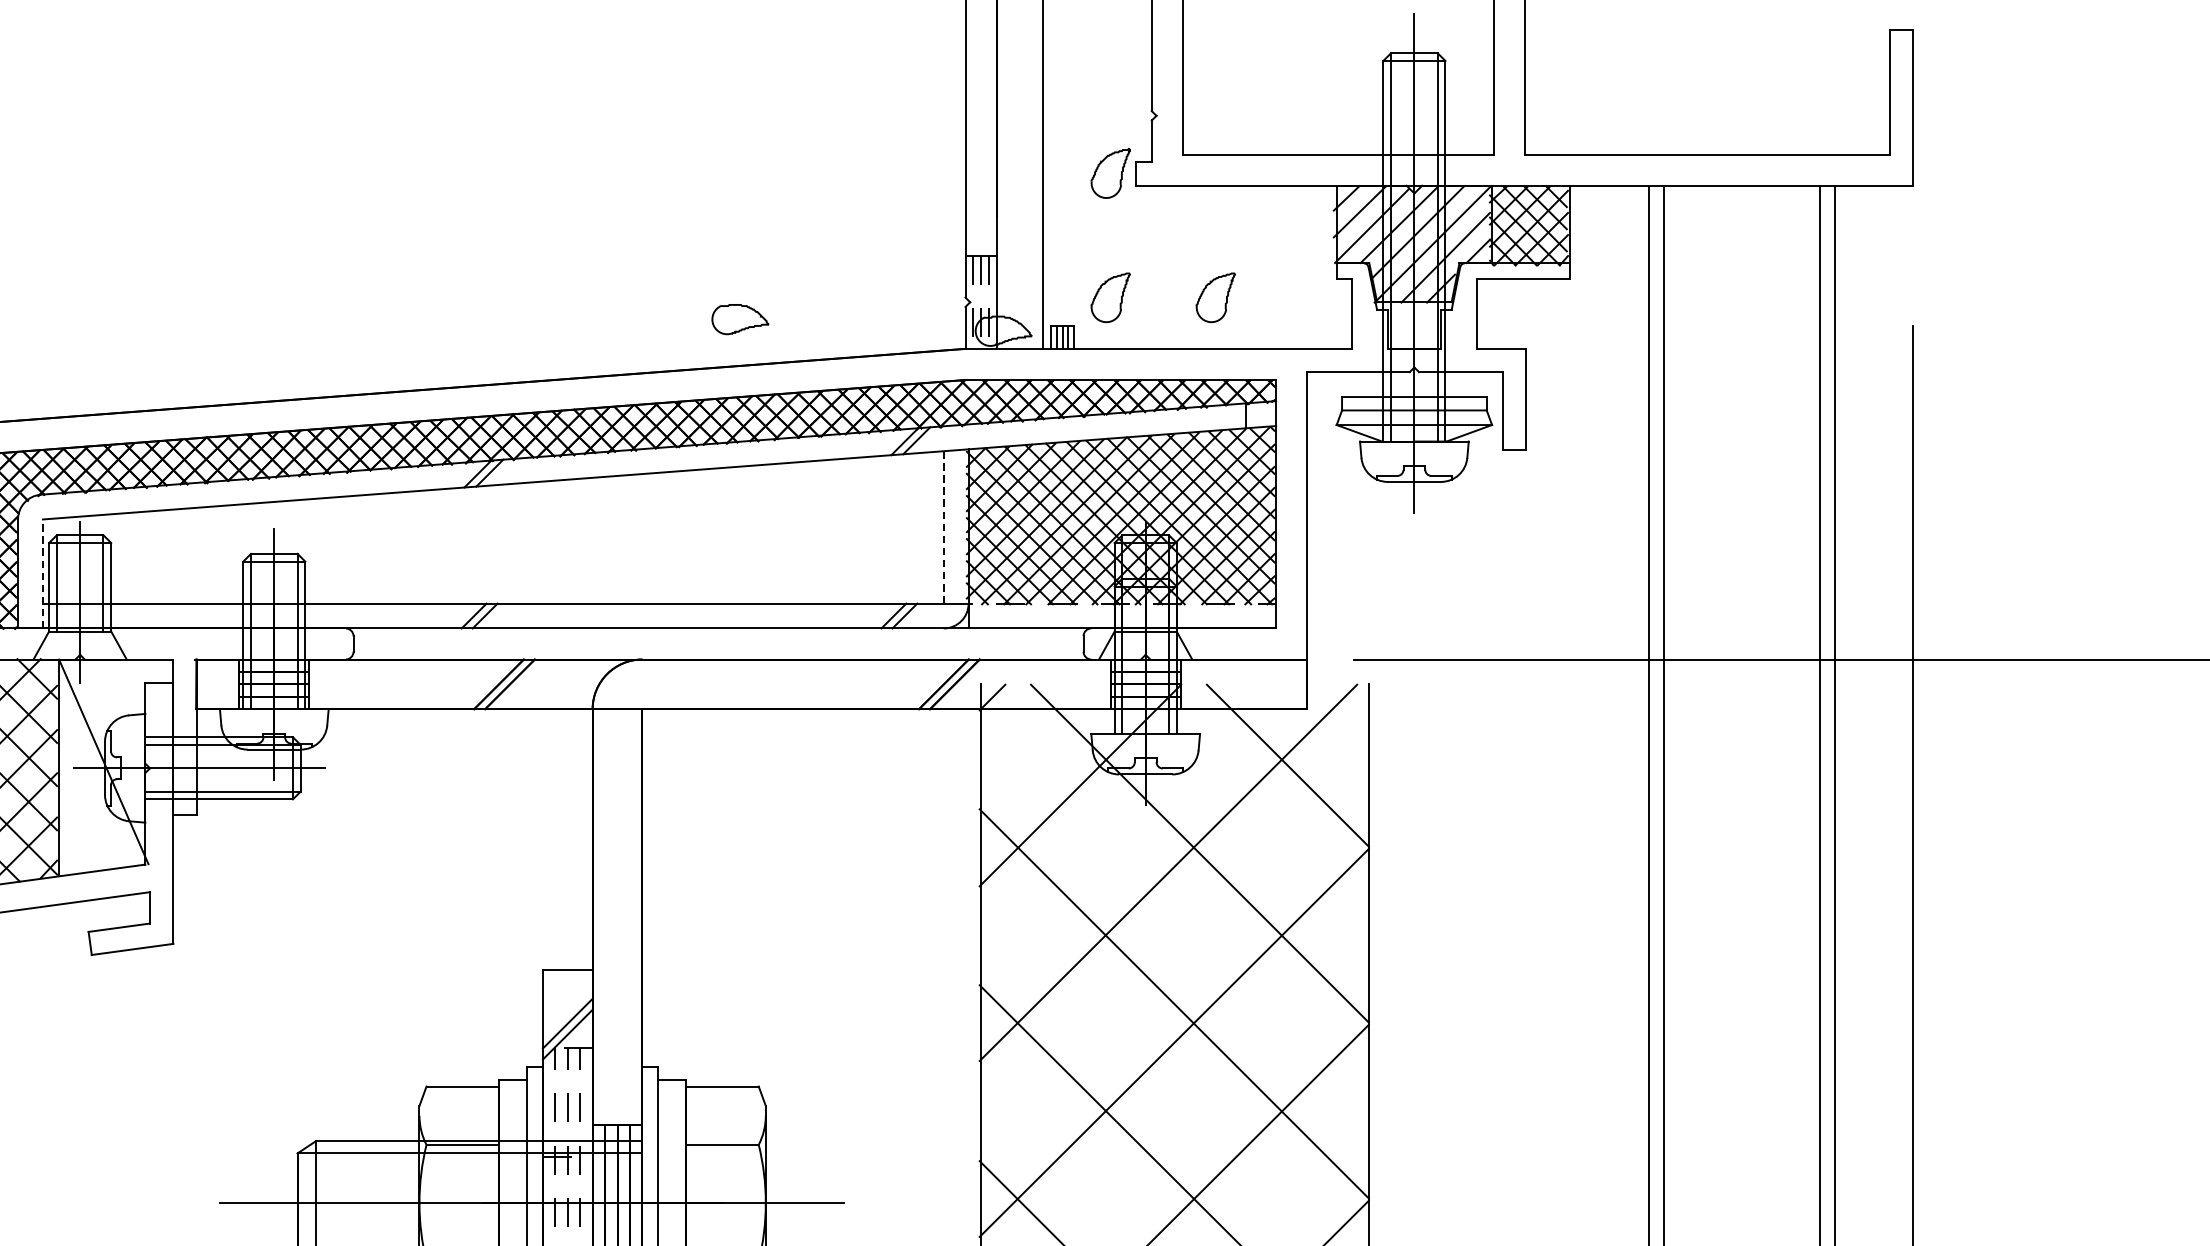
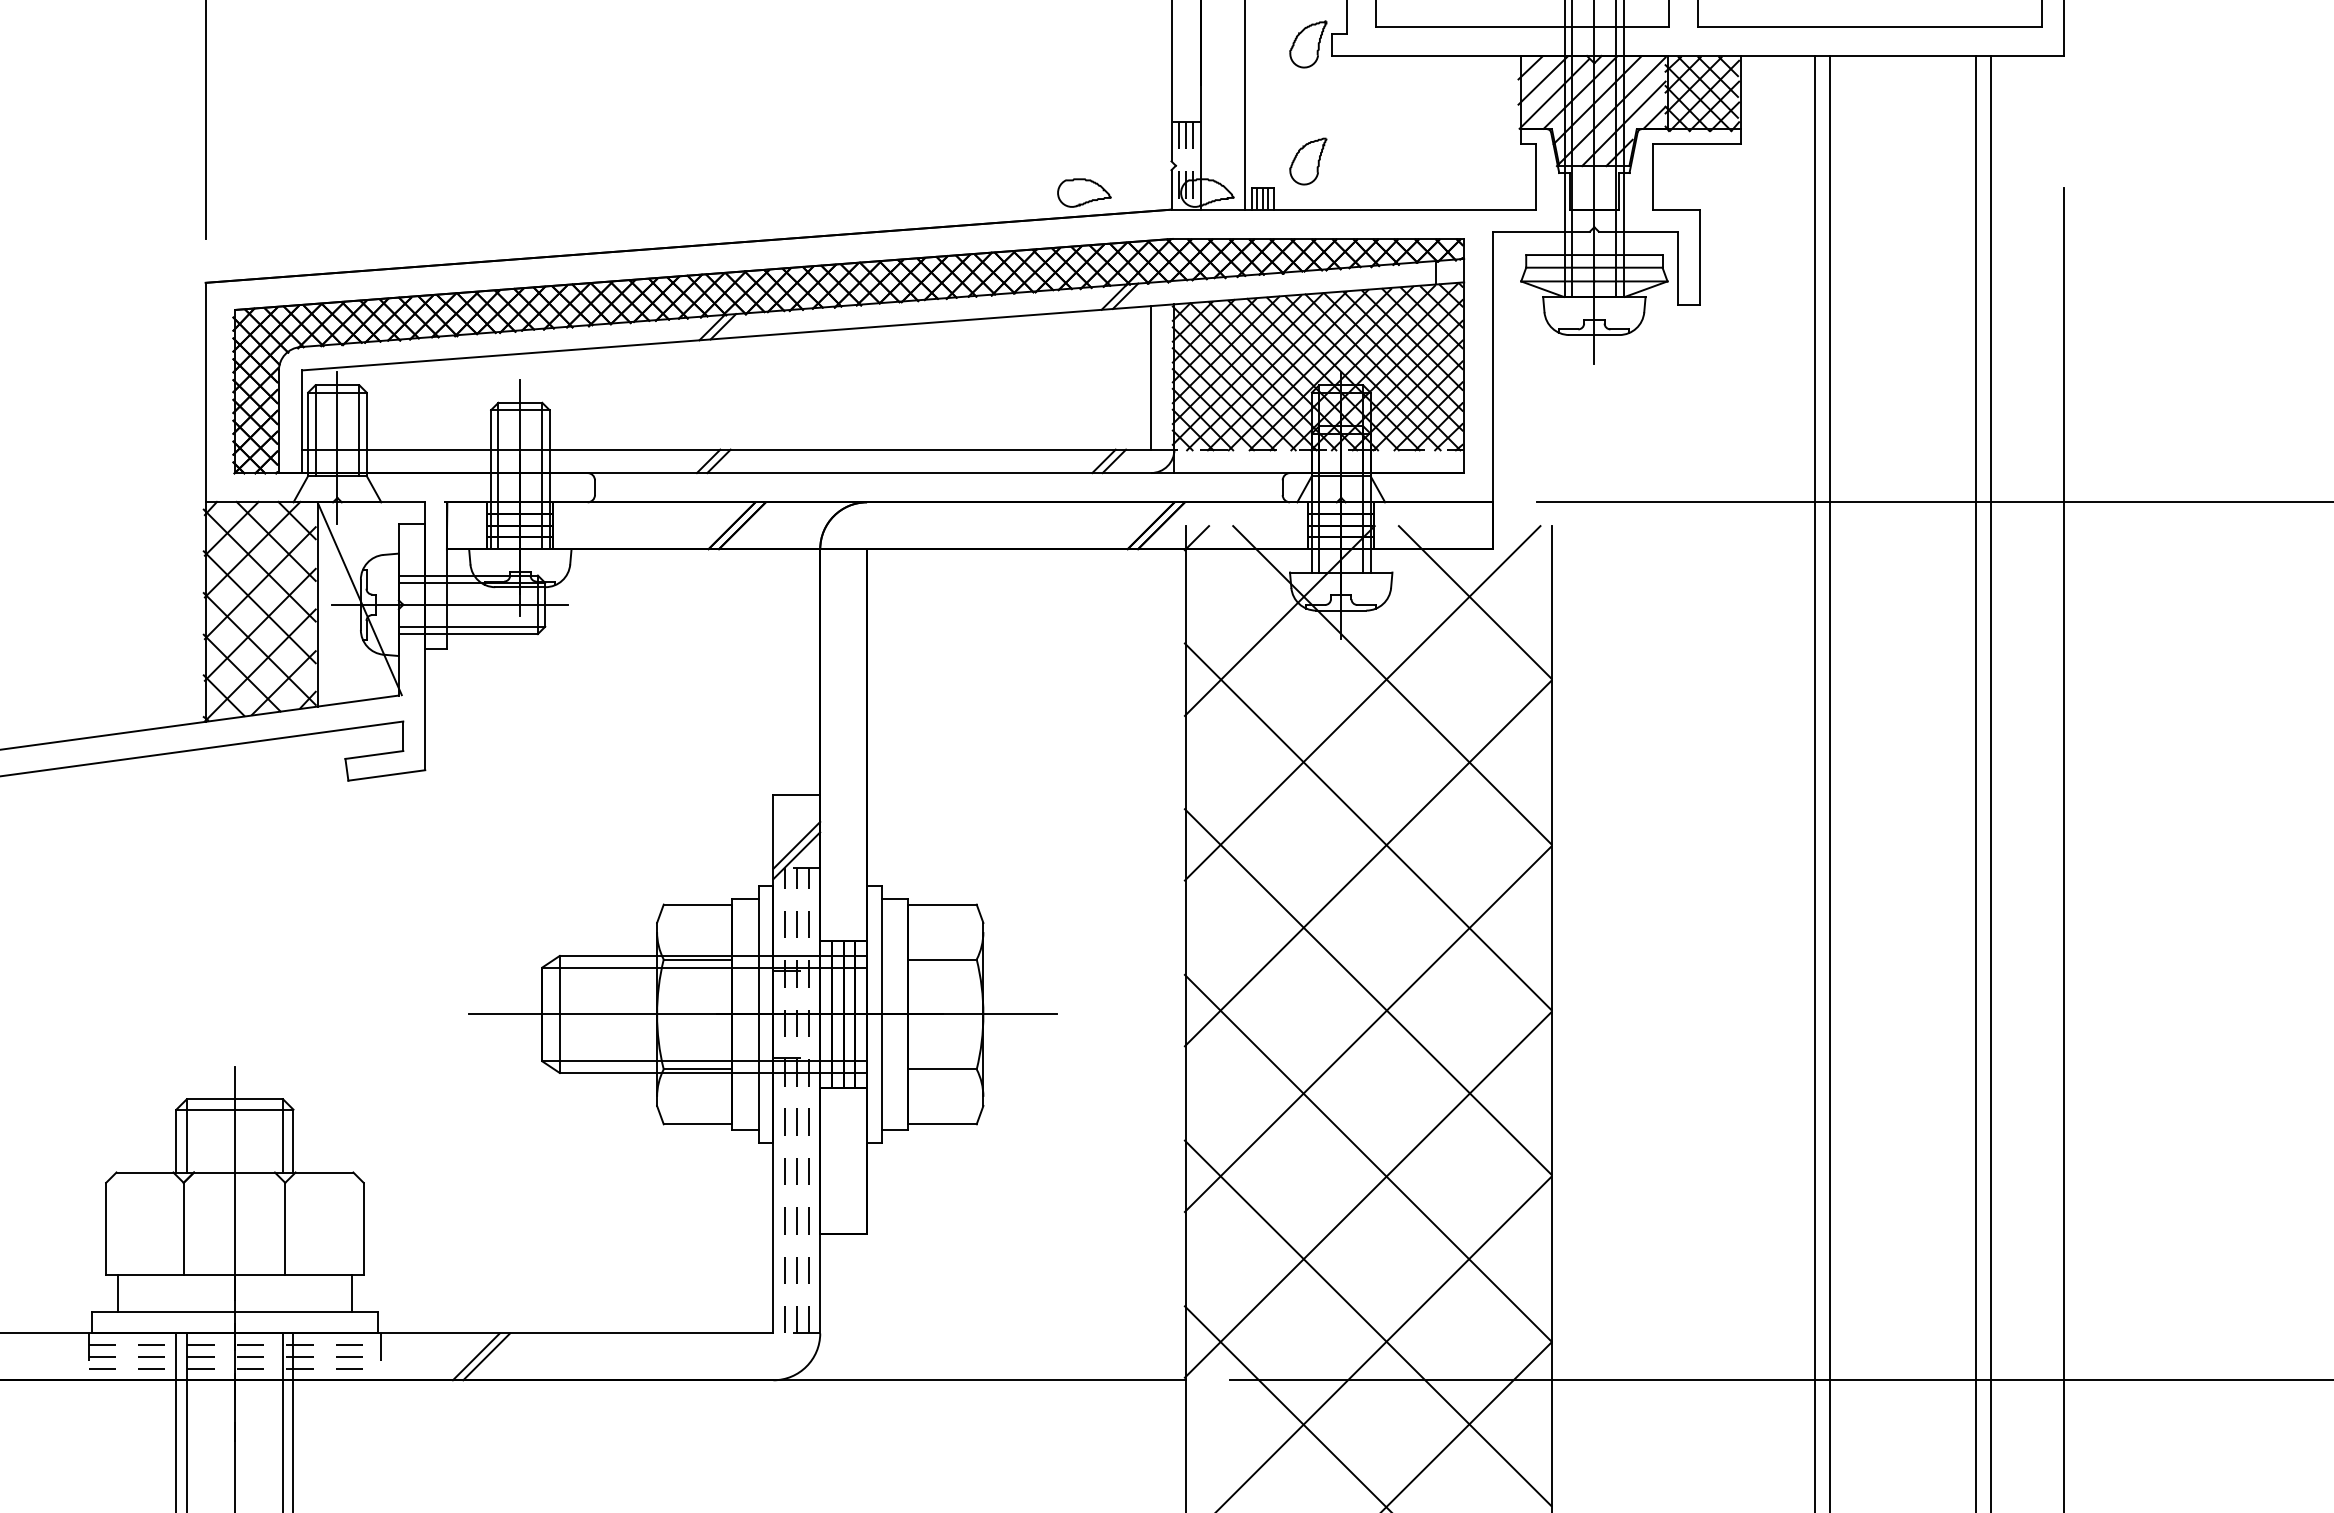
part: (1216, 297) -> (1407, 161), removed
part: (740, 318) -> (1084, 192), moved
line: (943, 527) -> (1150, 377), dashed -> solid
line: (43, 573) -> (302, 421), dashed -> solid

